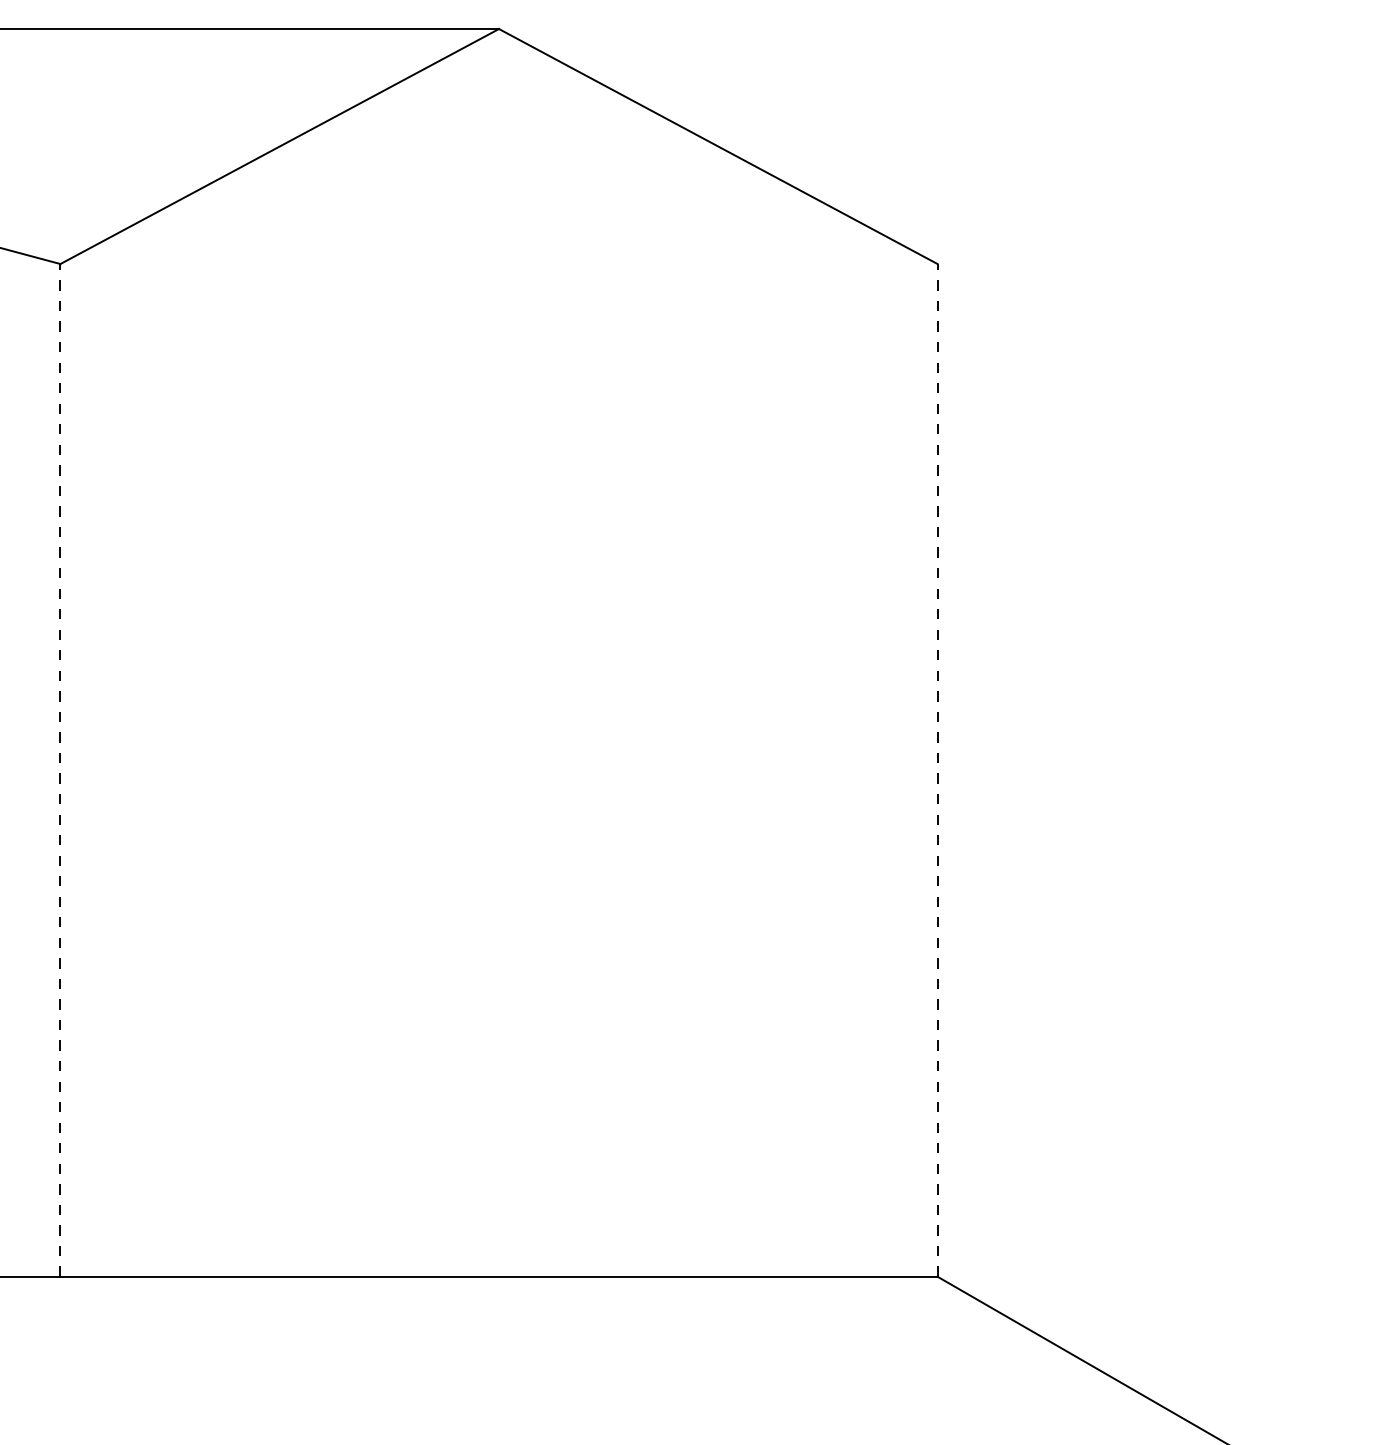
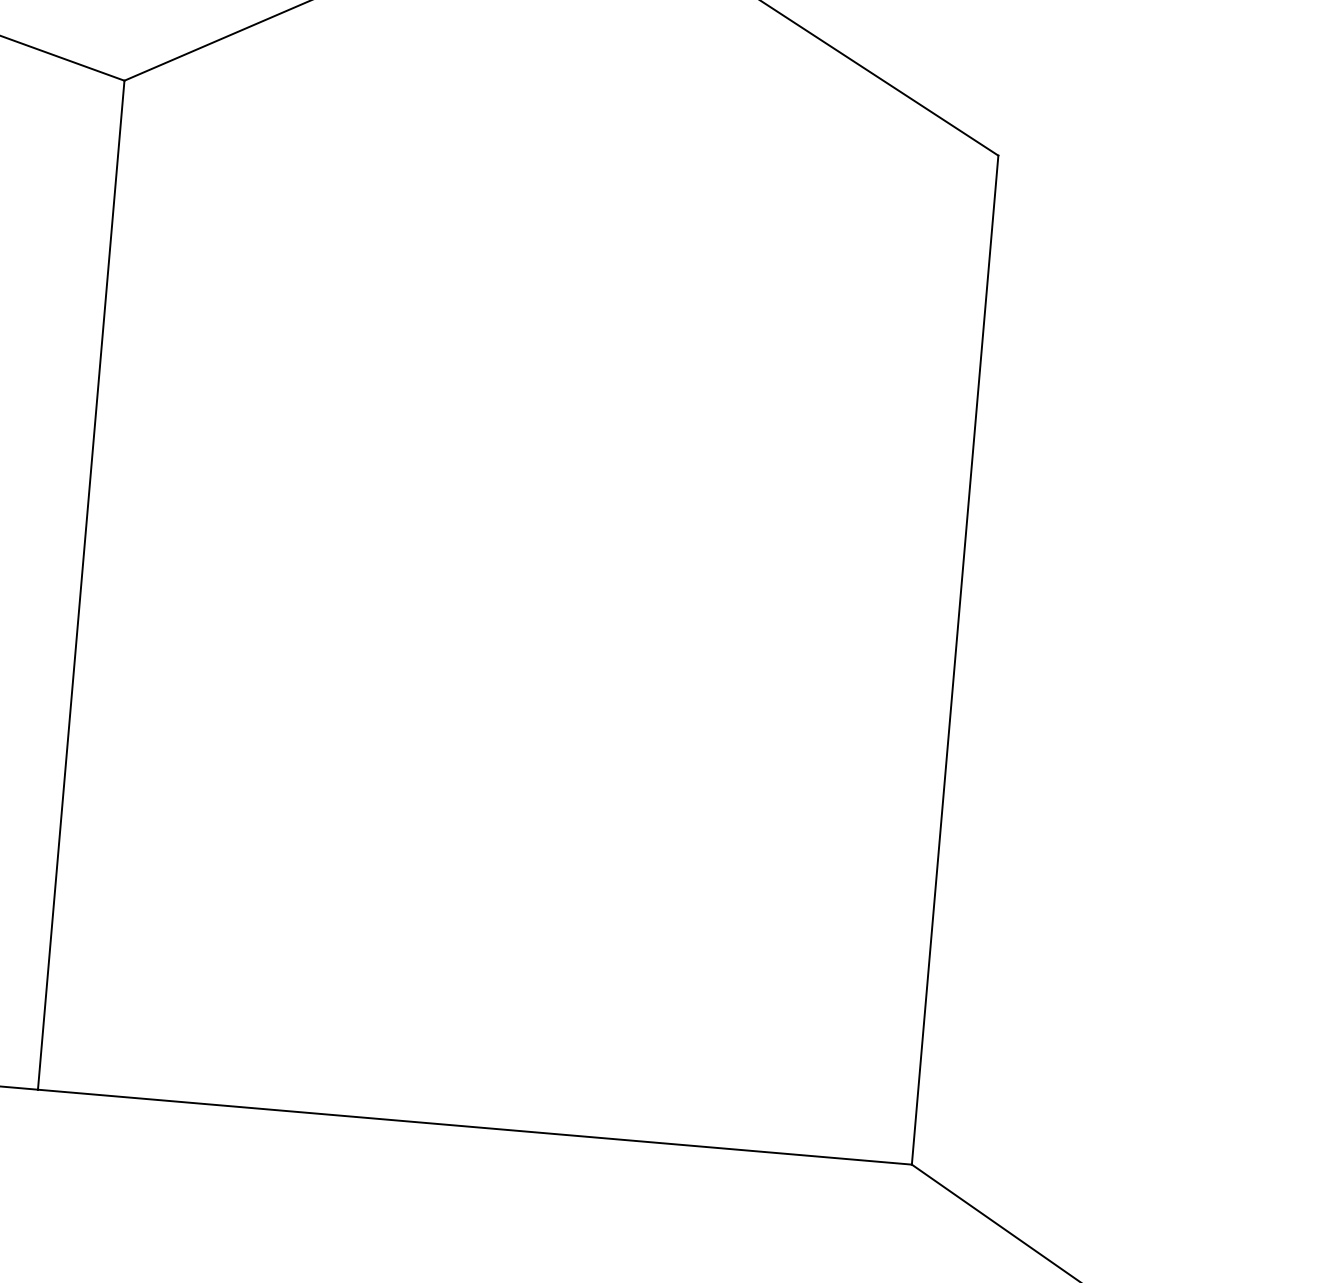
line: (60, 769) -> (81, 584), dashed -> solid
line: (937, 769) -> (955, 659), dashed -> solid

